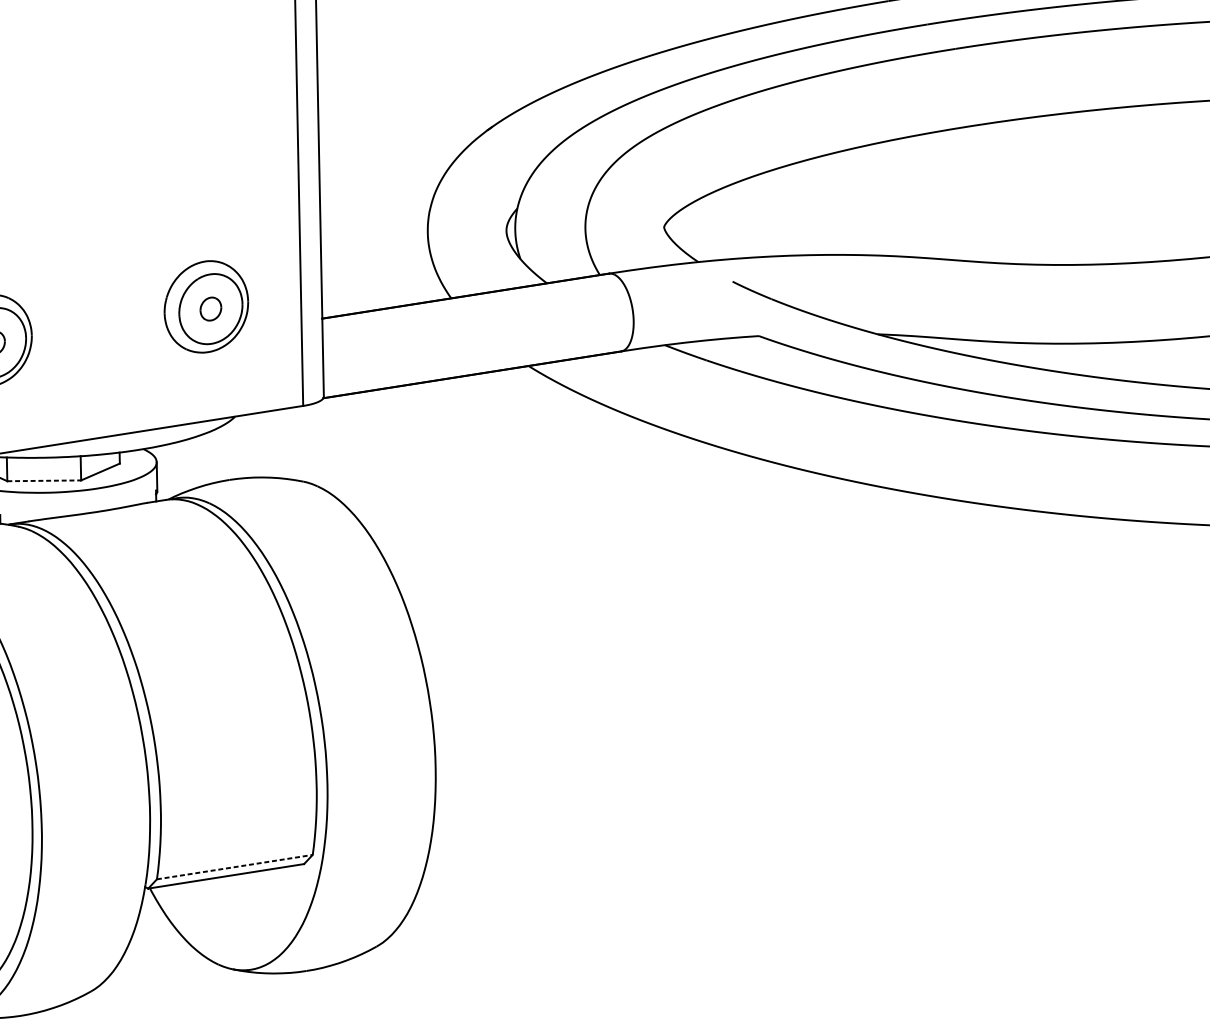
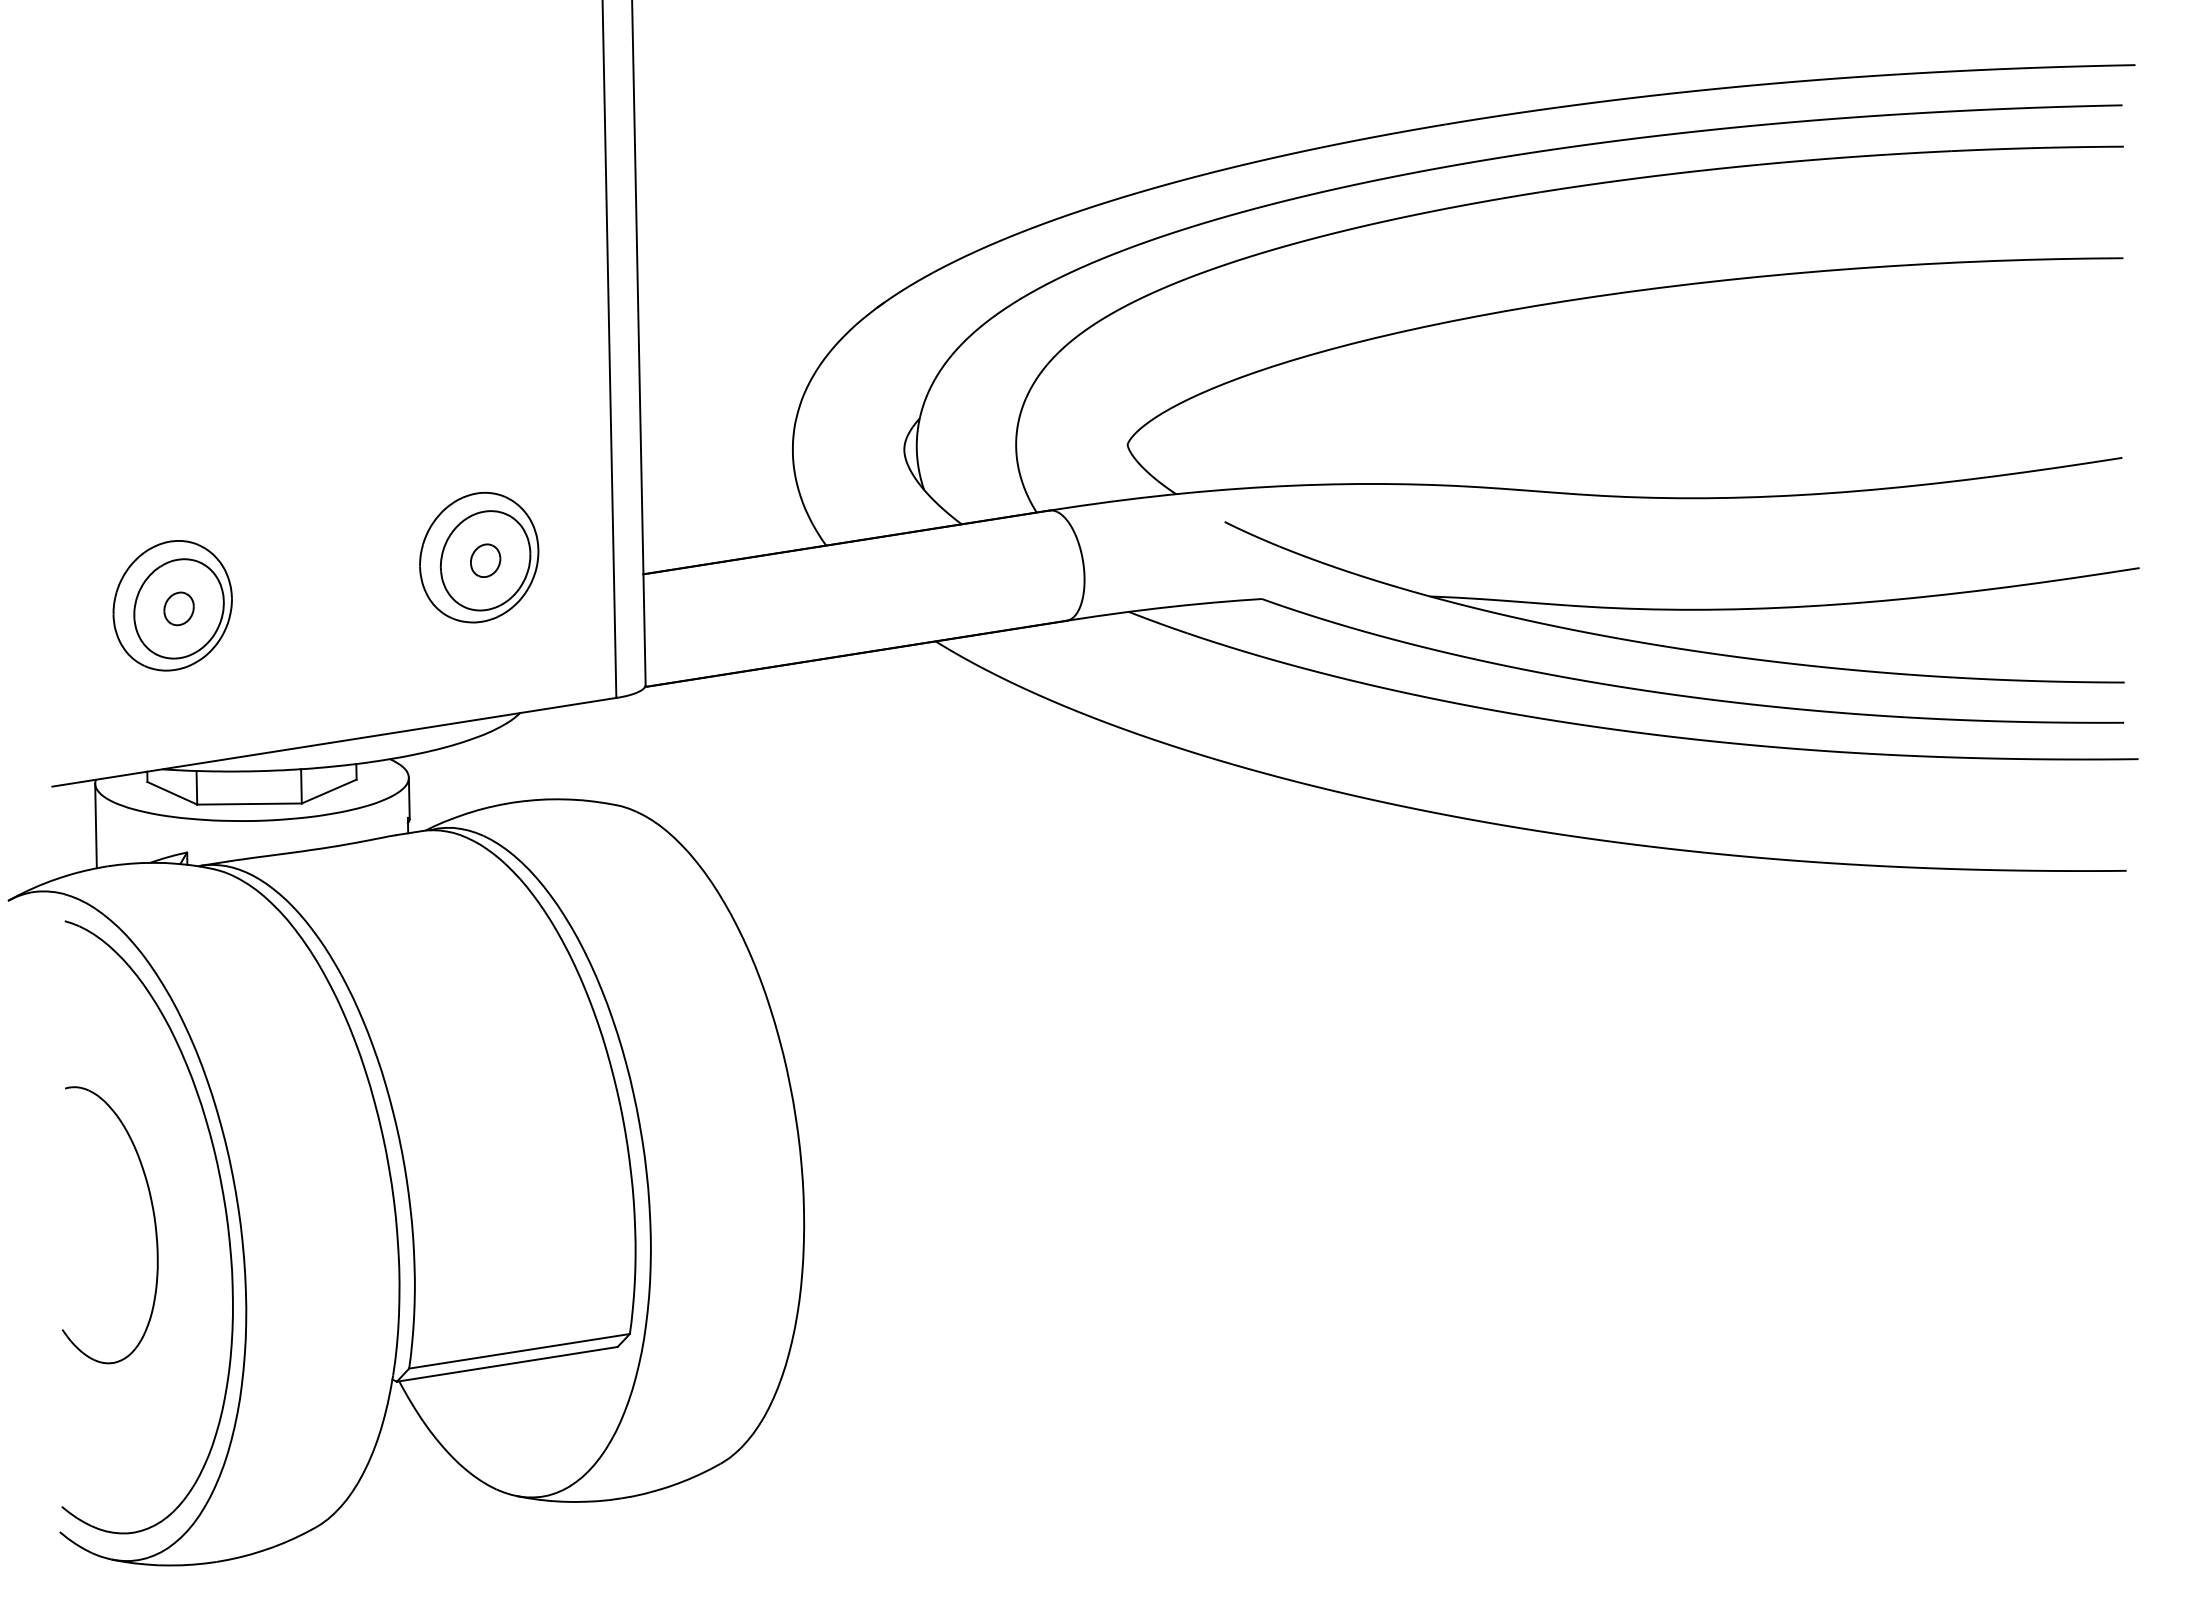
line: (44, 481) -> (250, 804), dashed -> solid
line: (234, 867) -> (519, 1351), dashed -> solid

